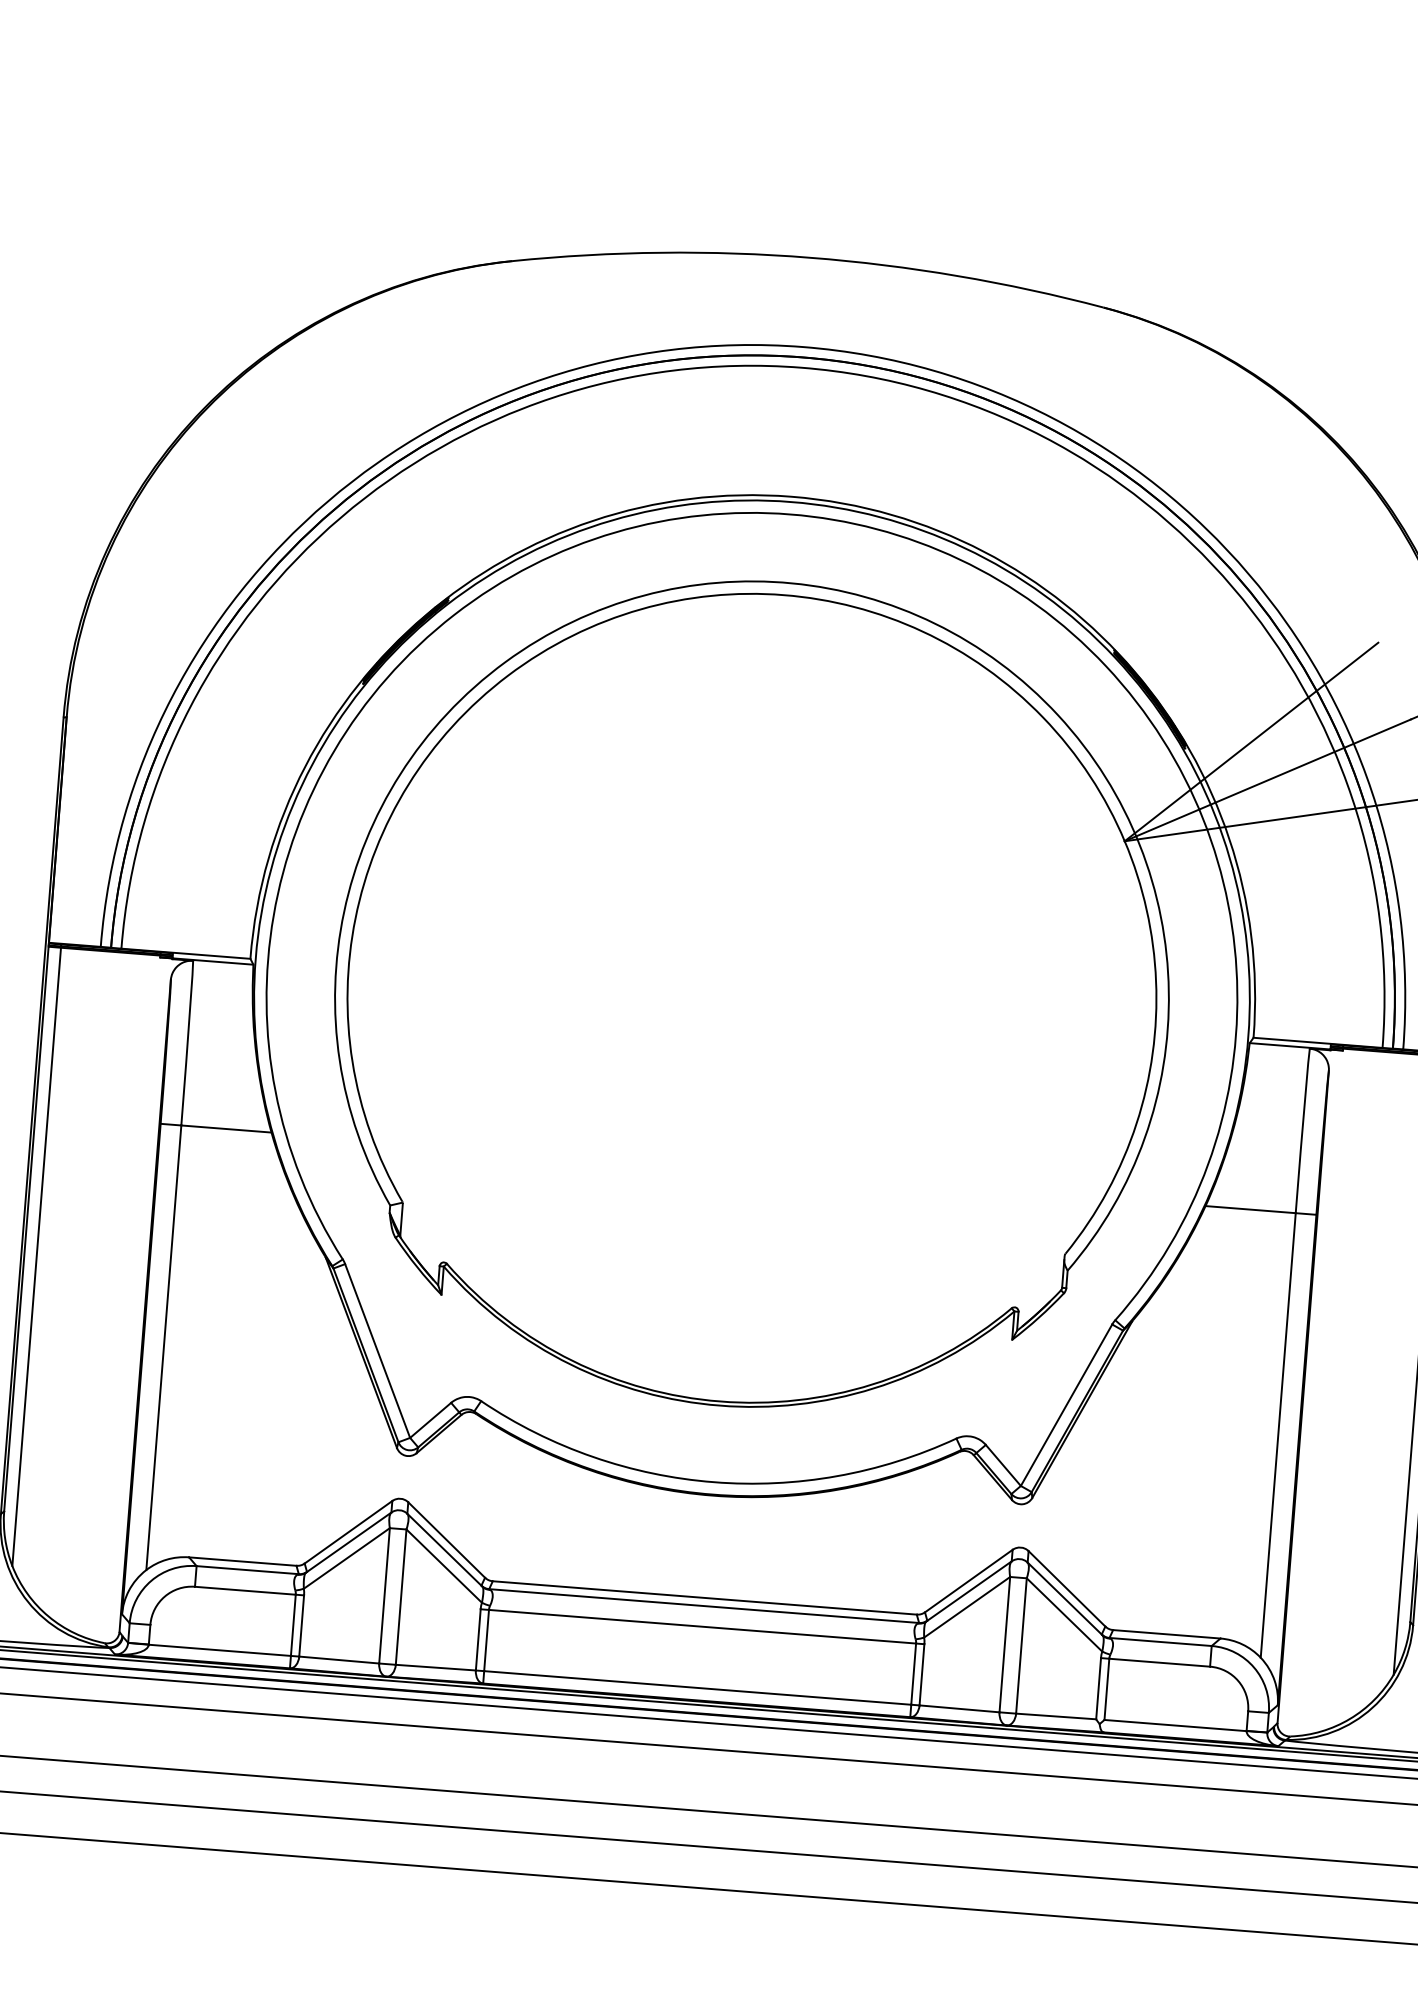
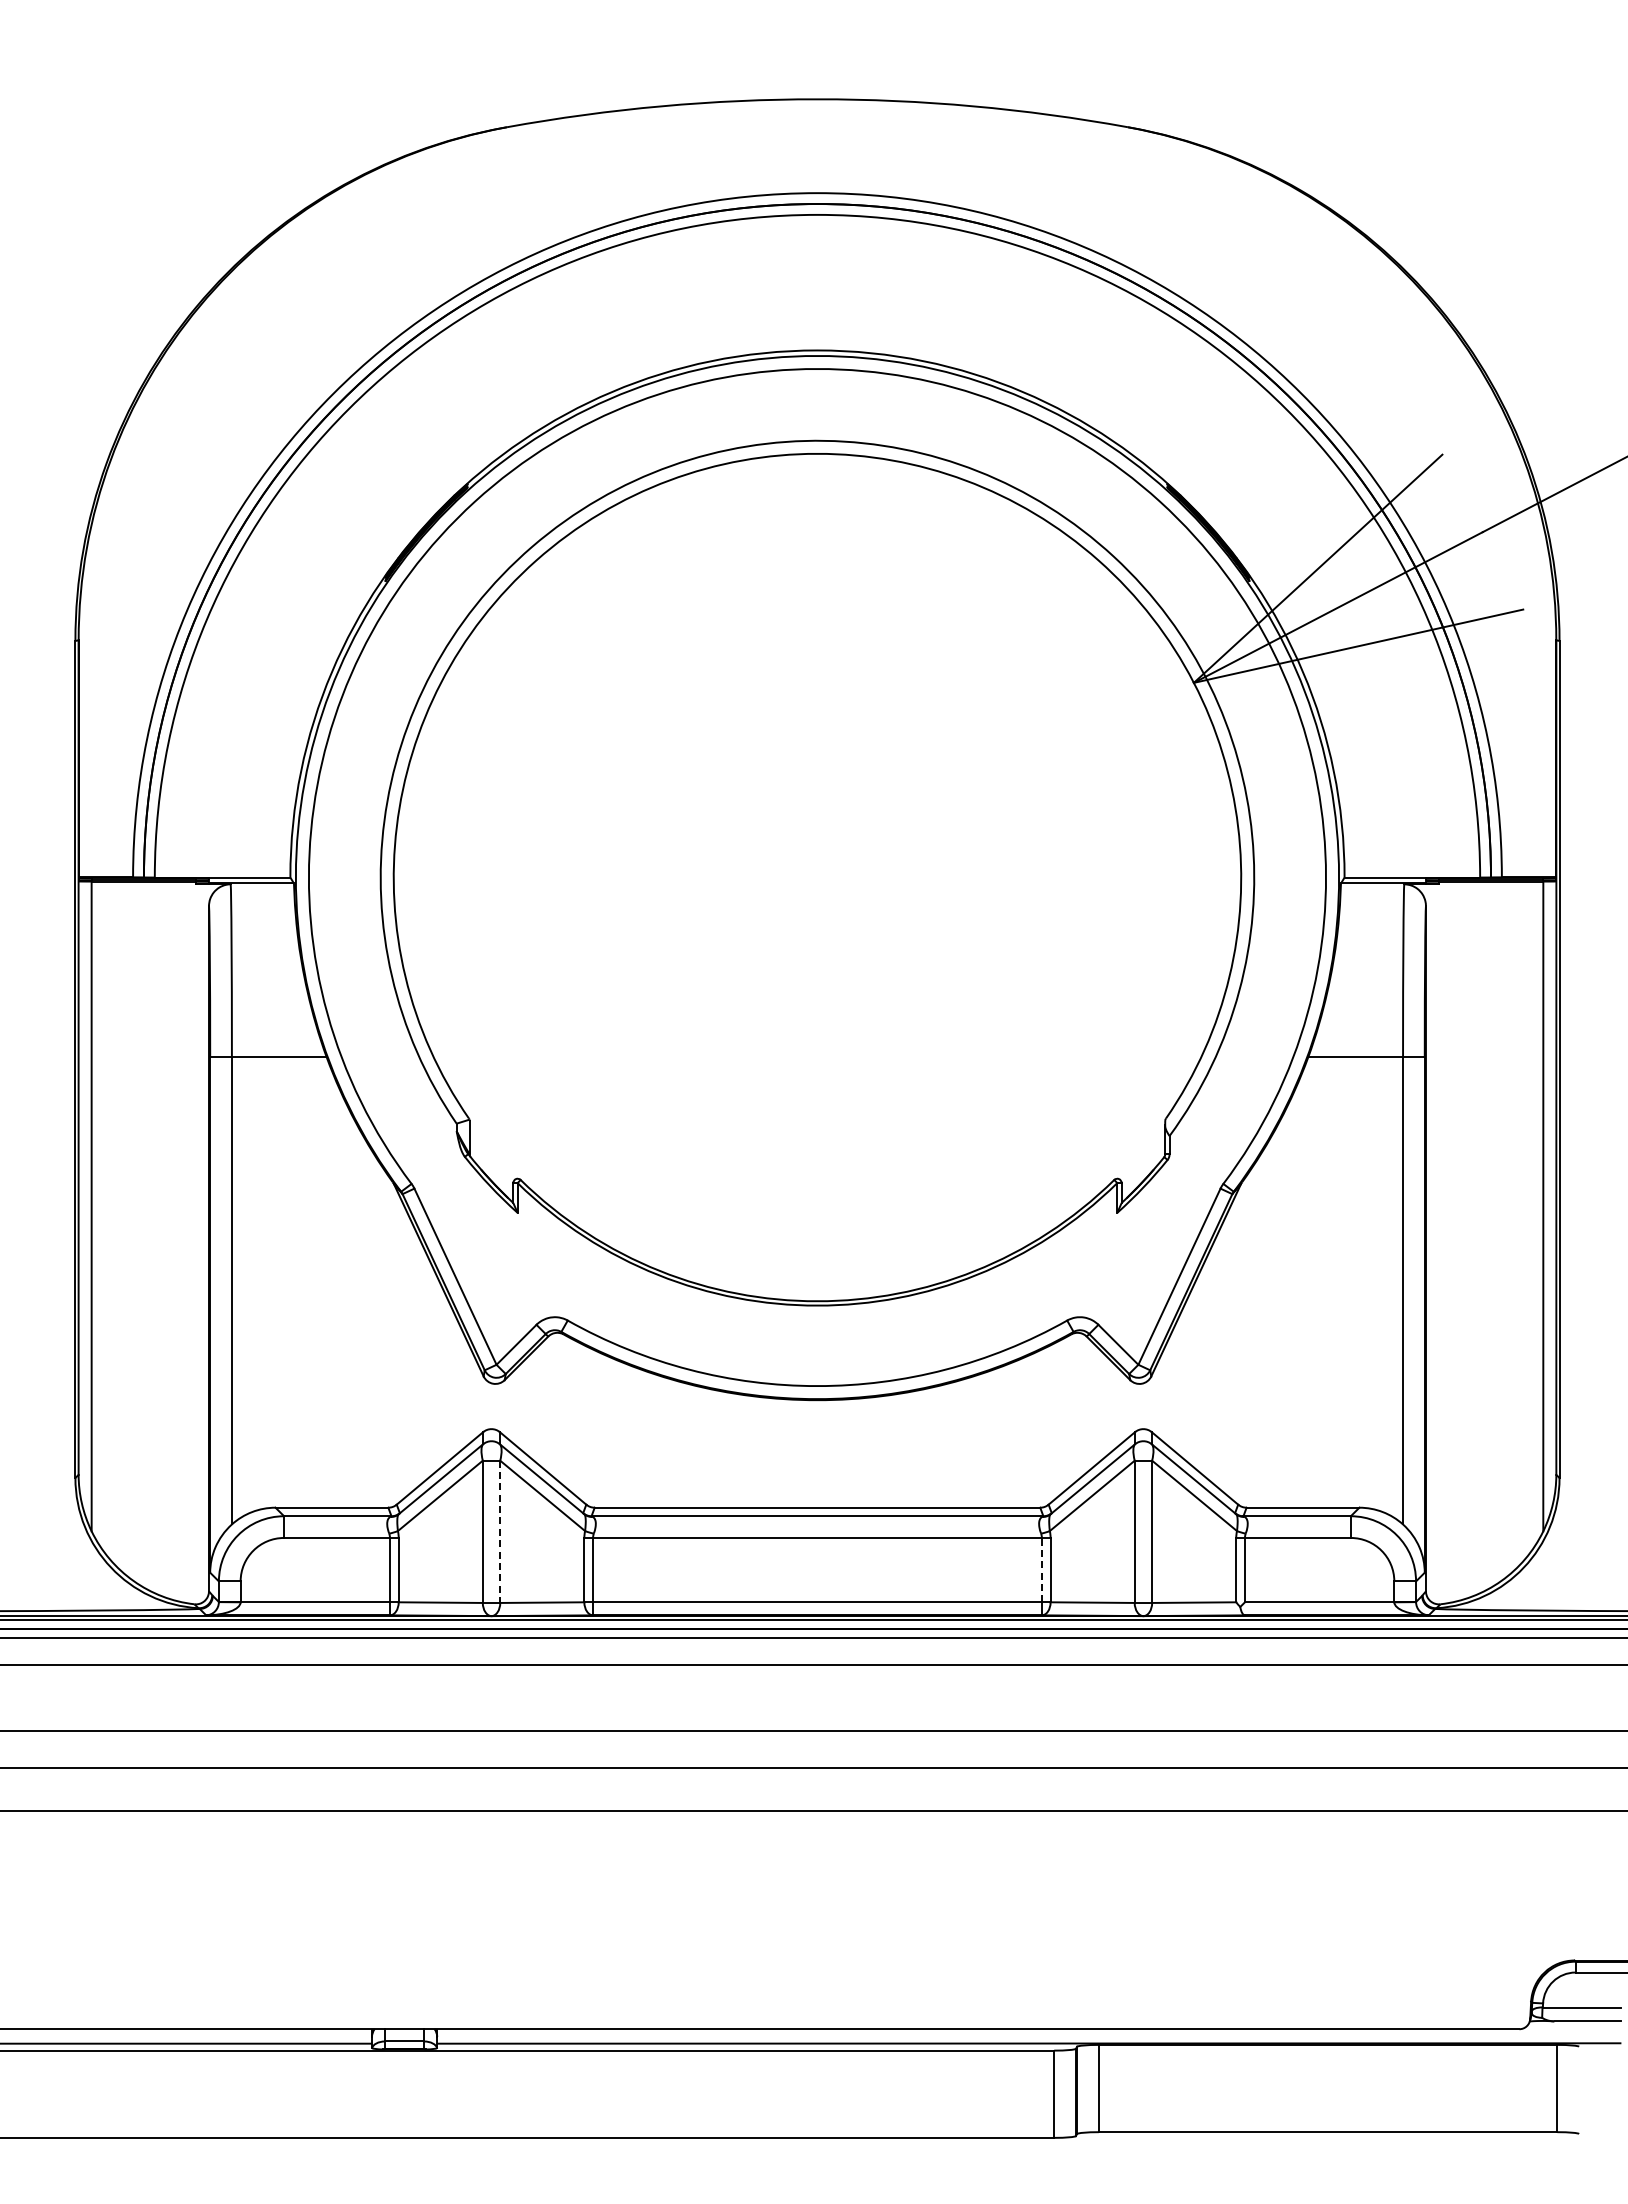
line: (401, 1597) -> (500, 1532), solid -> dashed
line: (913, 1673) -> (1041, 1569), solid -> dashed

